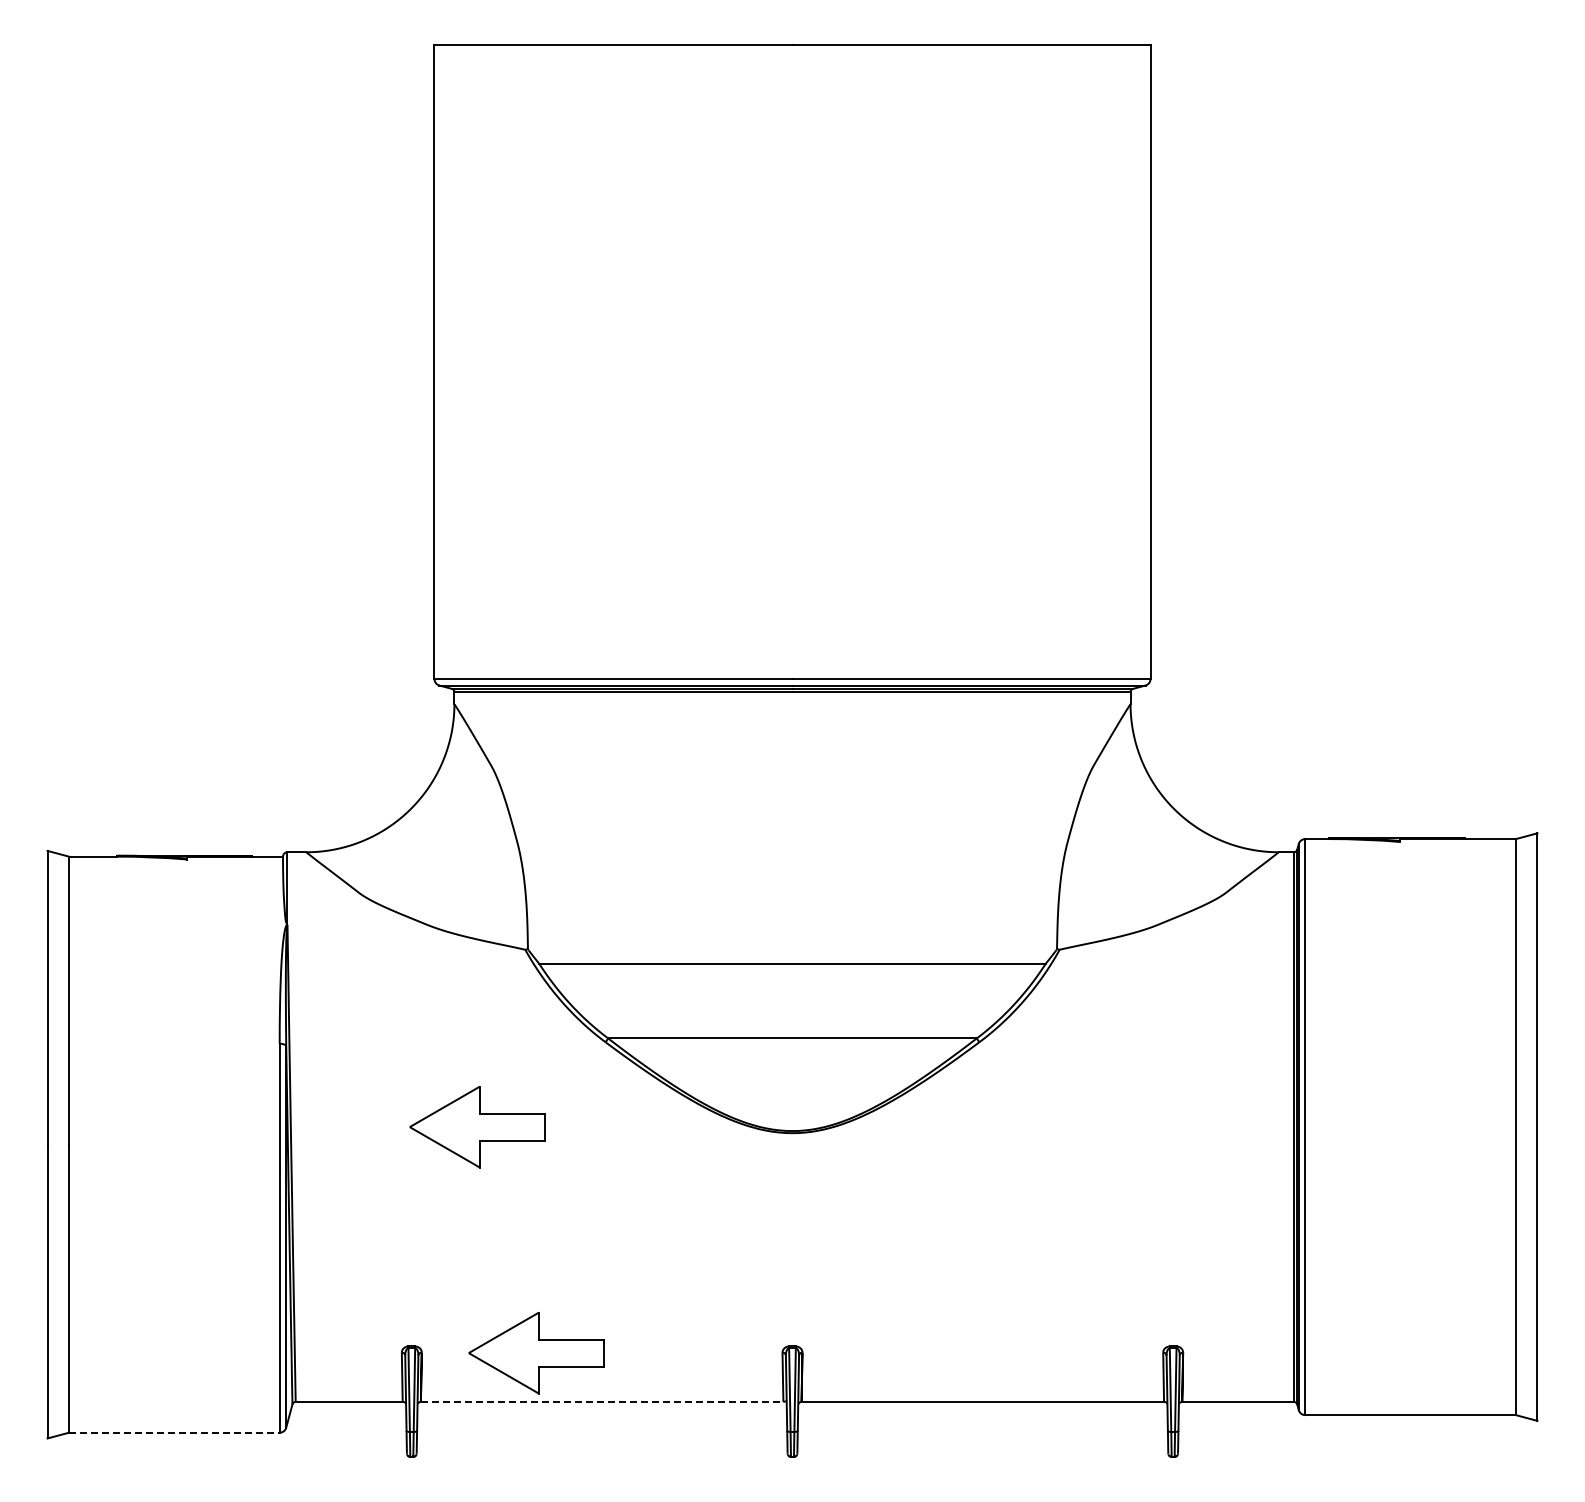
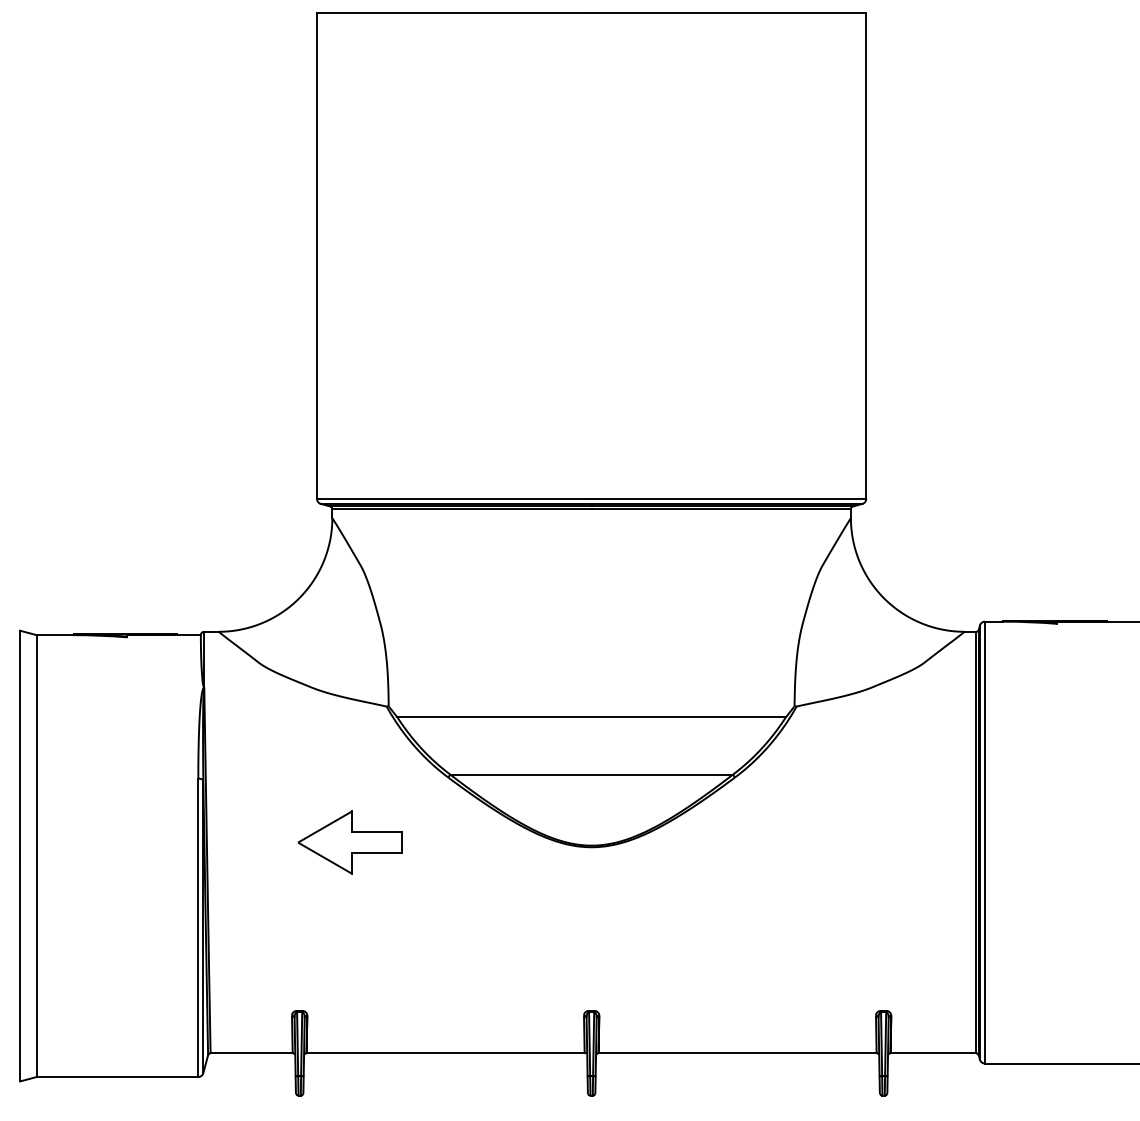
part: (536, 1353) -> (395, 1016), removed
line: (602, 1401) -> (445, 1053), dashed -> solid
line: (174, 1432) -> (117, 1076), dashed -> solid

